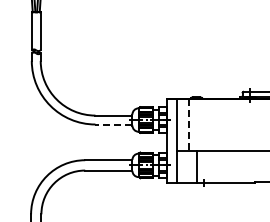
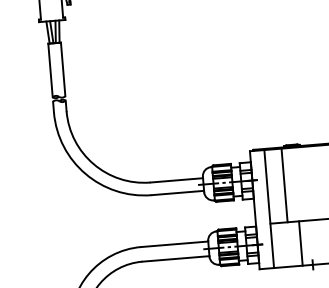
line: (113, 124) -> (177, 193), dashed -> solid
line: (189, 125) -> (285, 185), dashed -> solid

